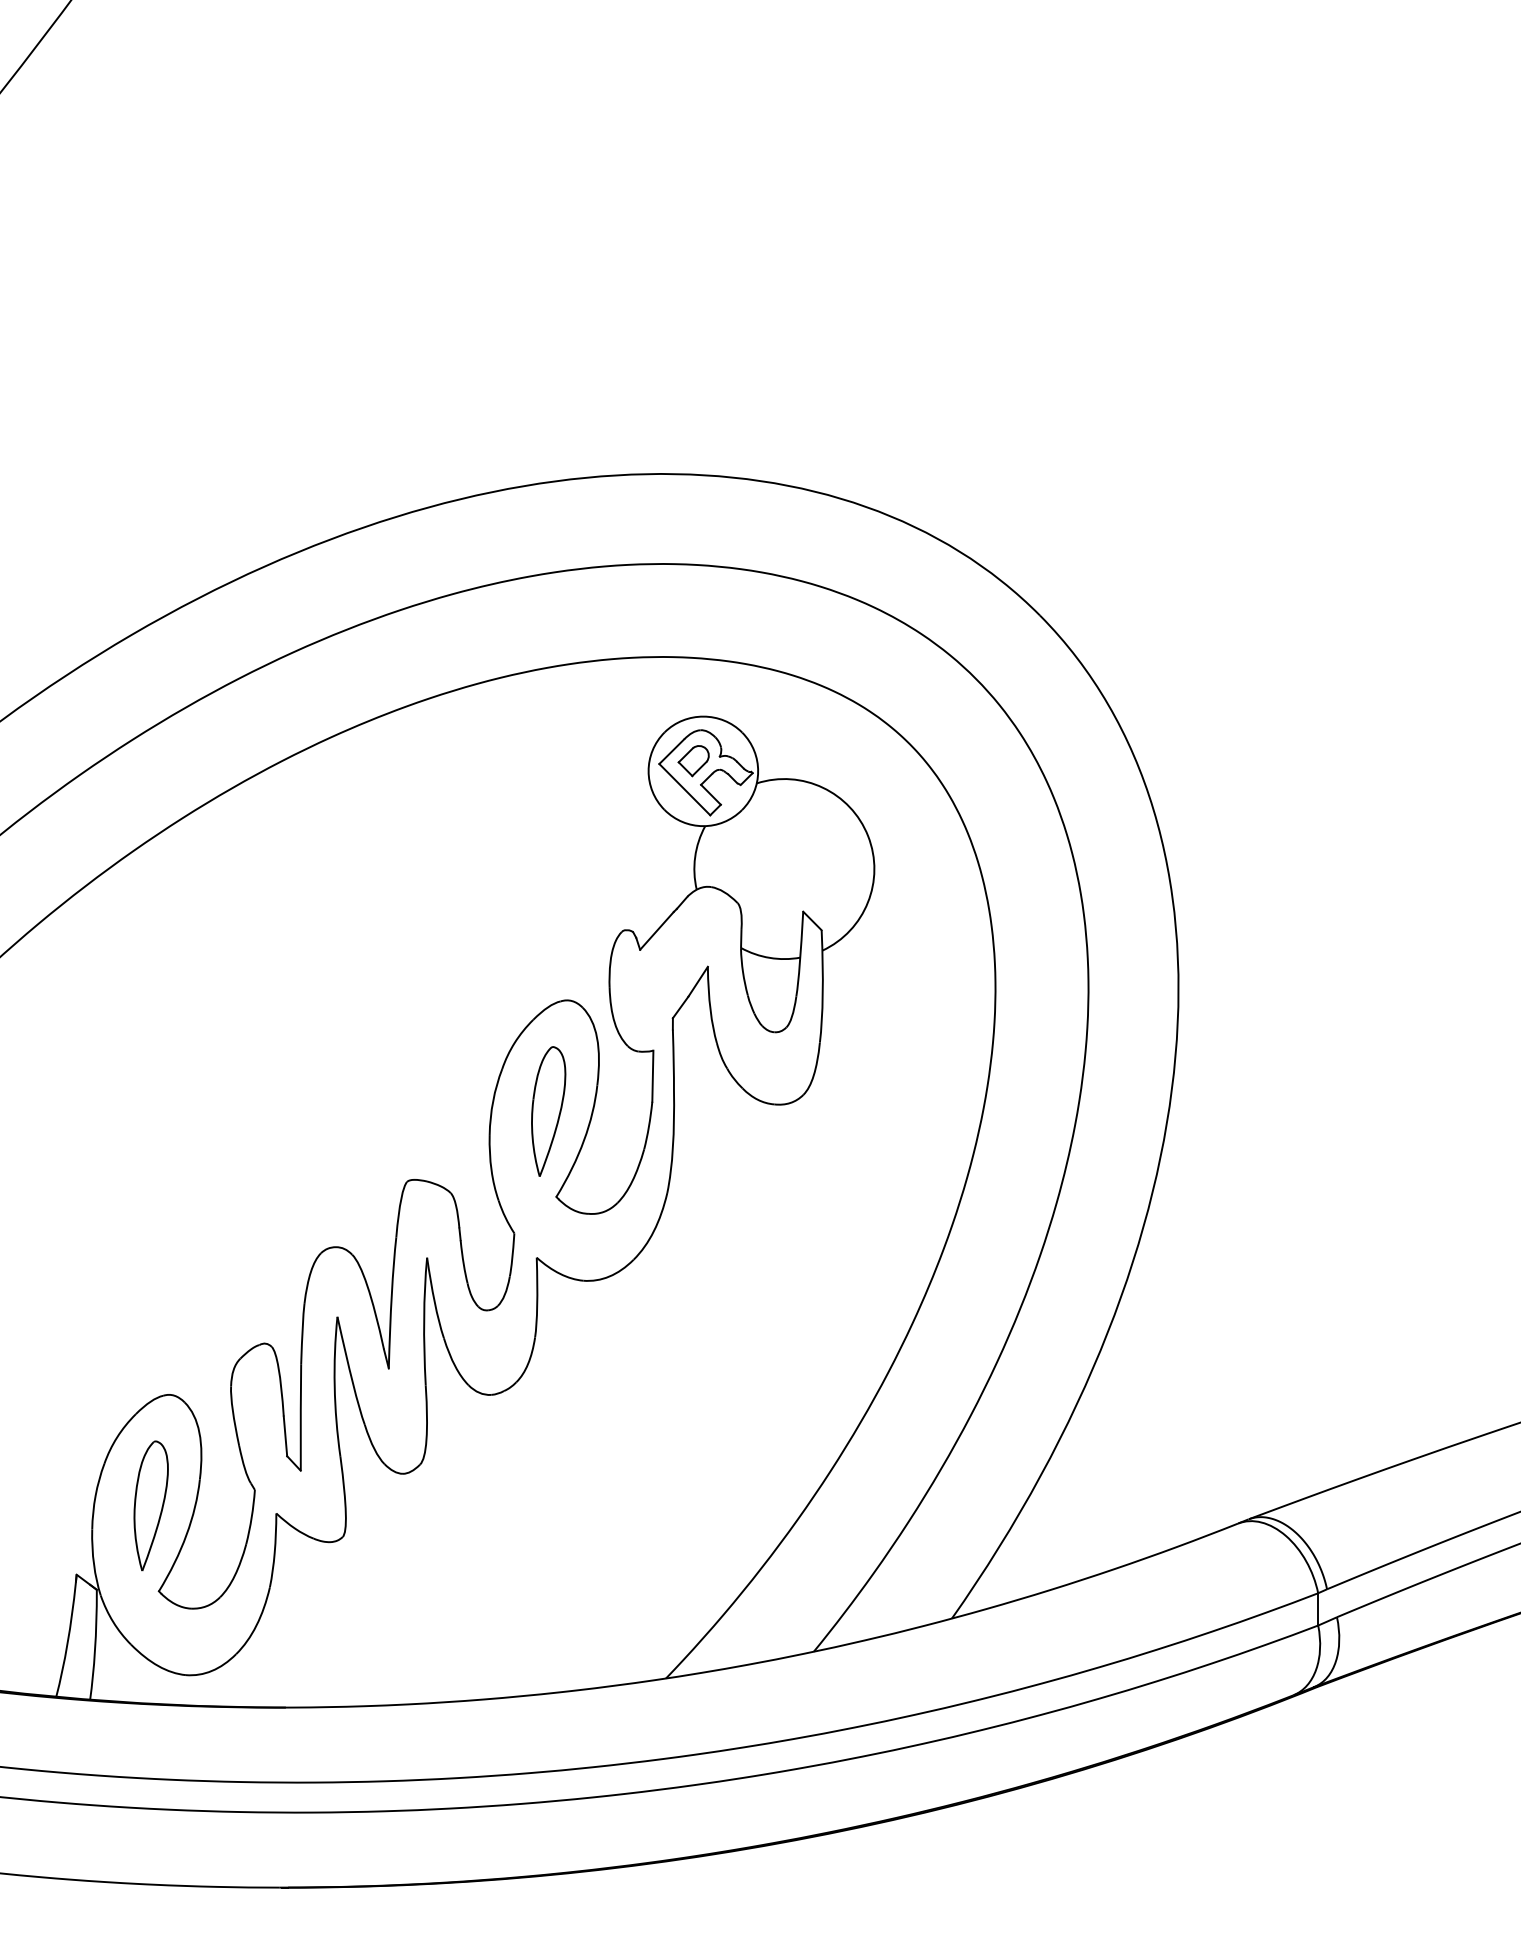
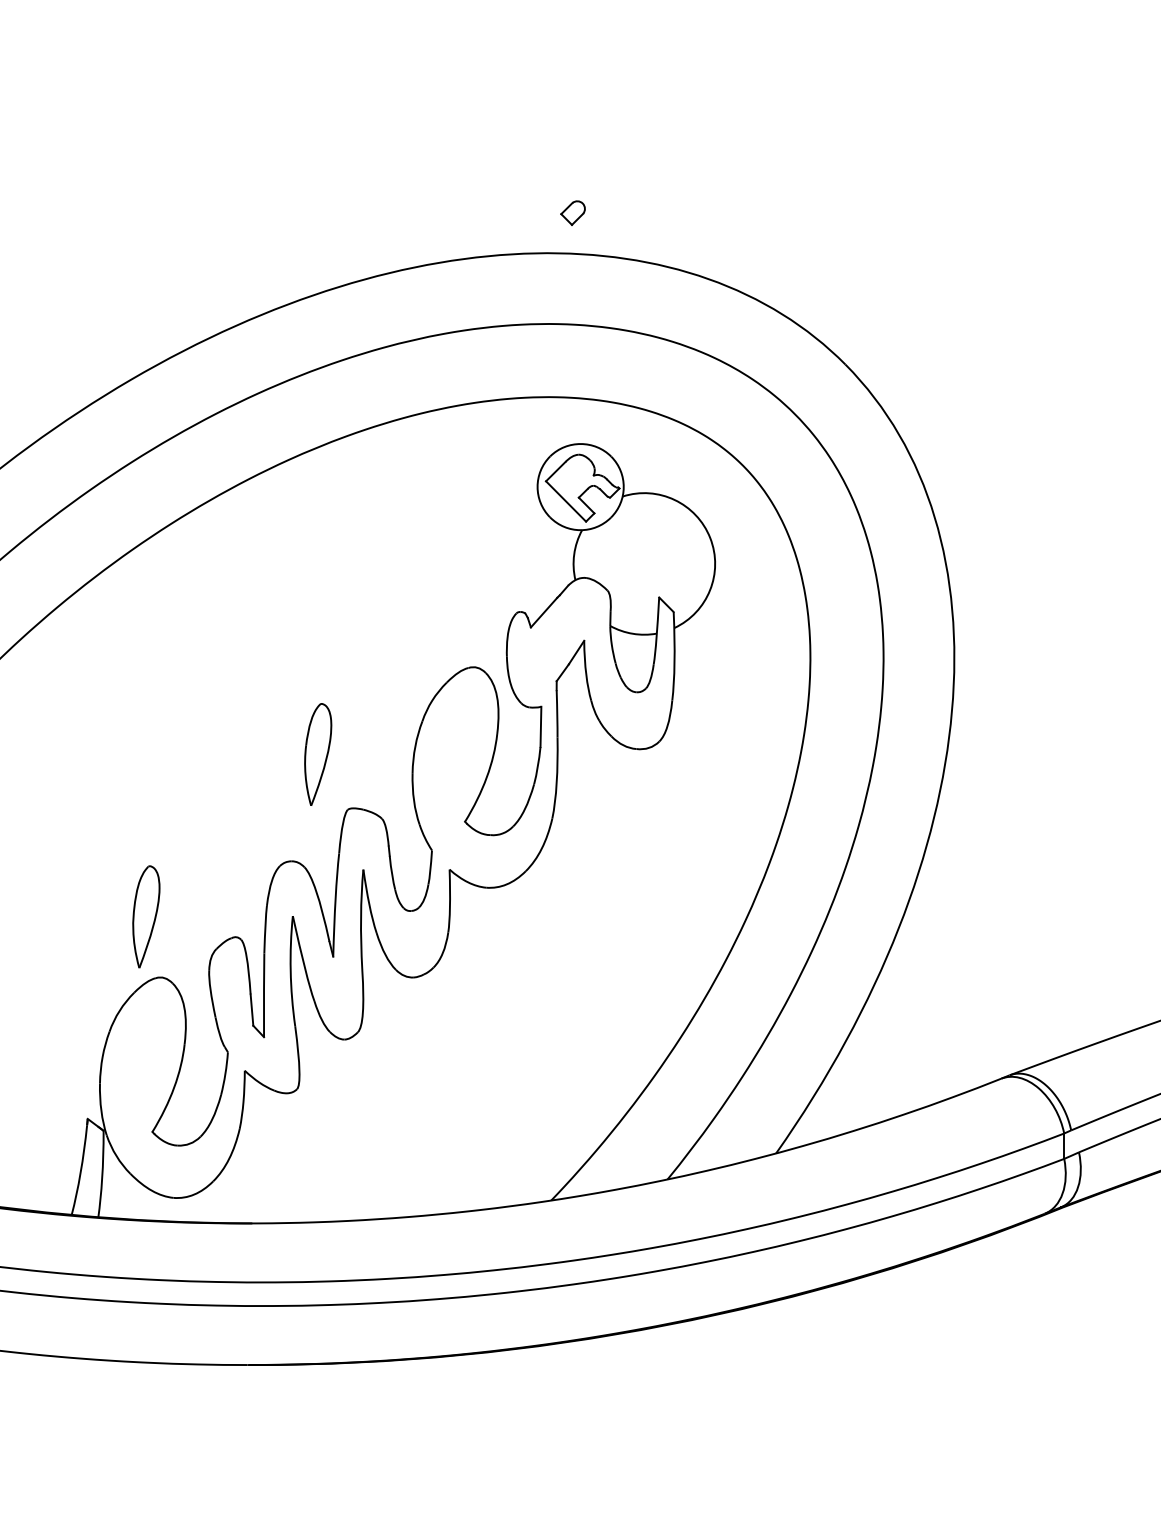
part: (693, 761) -> (572, 213), moved
part: (548, 1111) -> (318, 754), moved
part: (150, 1505) -> (145, 916), moved

